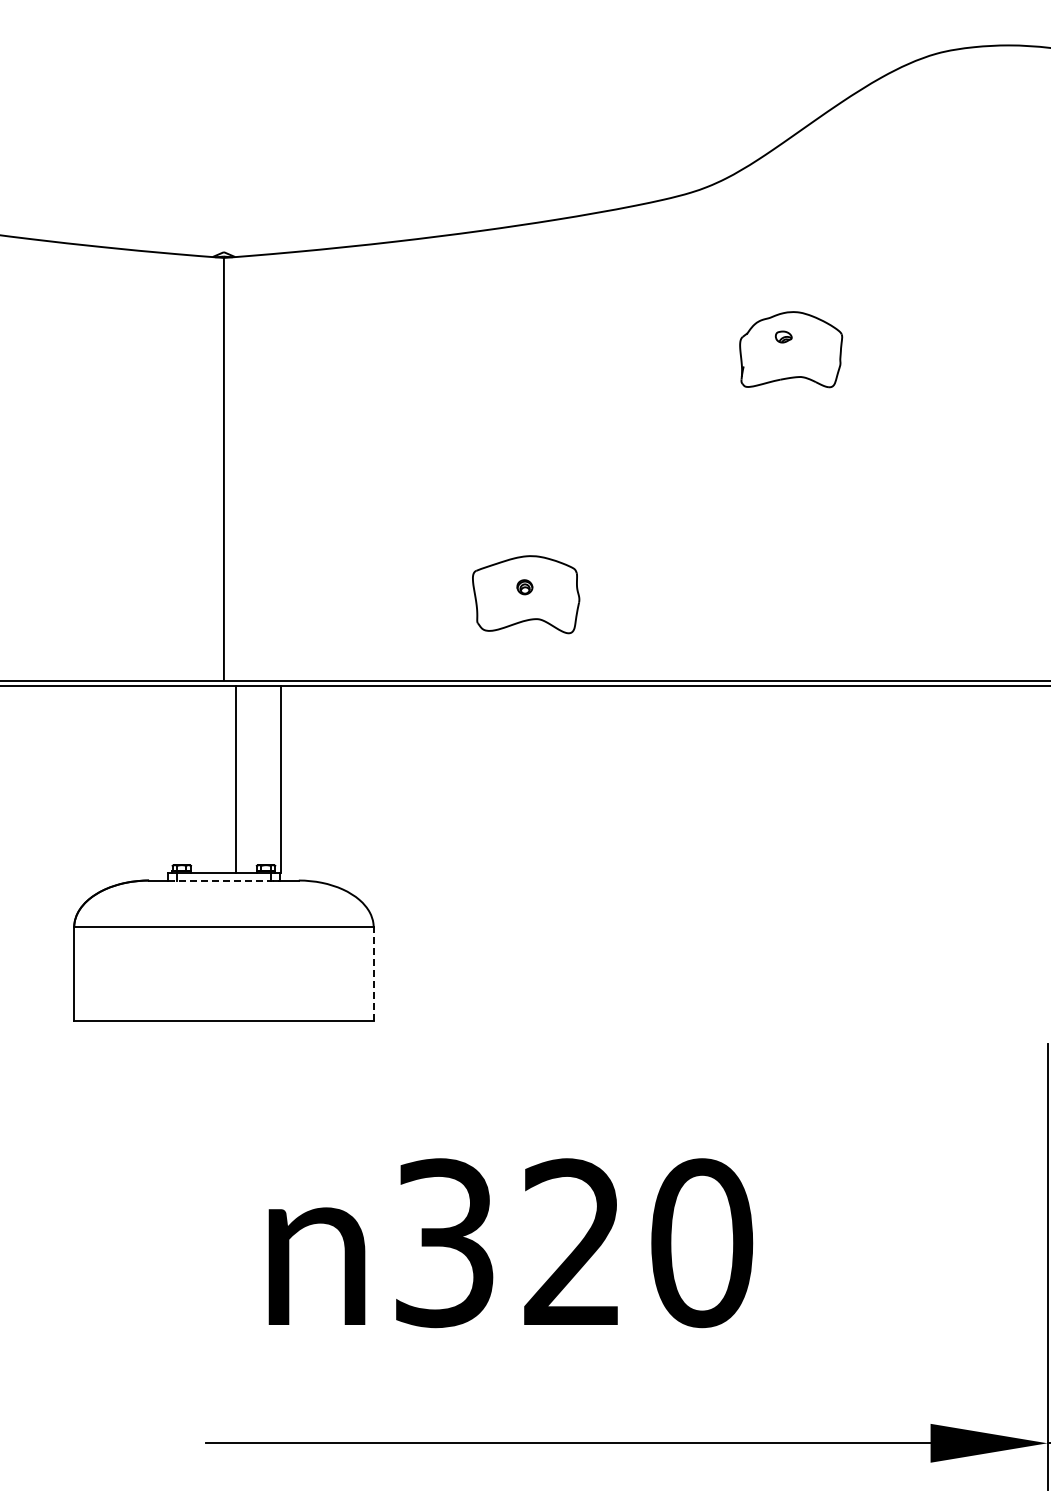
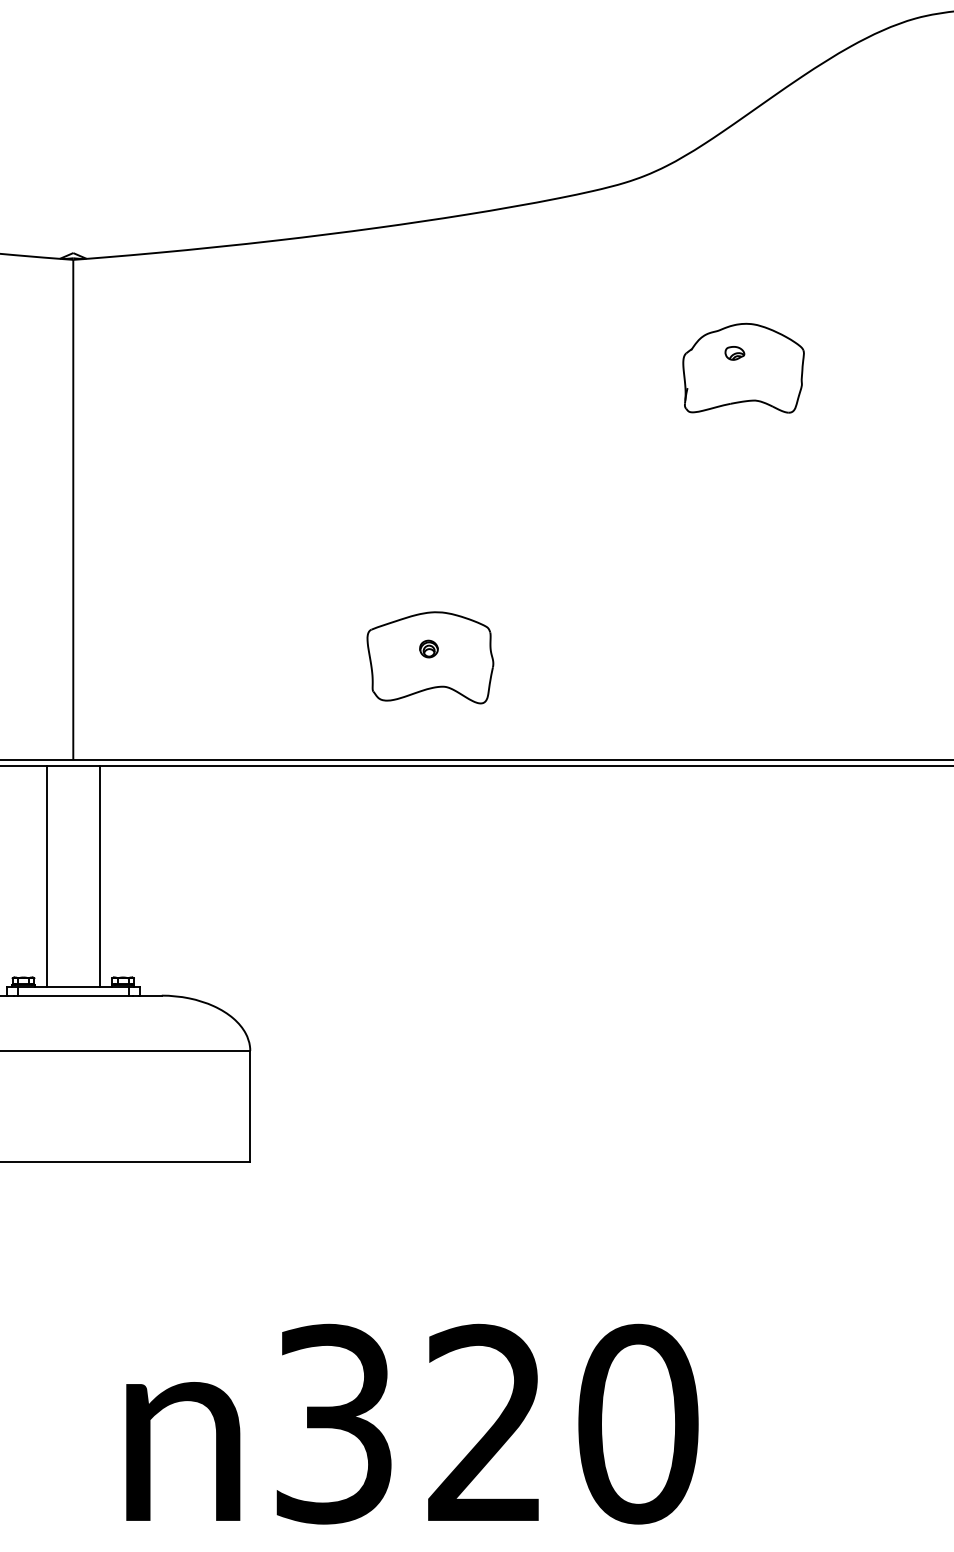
line: (236, 779) -> (46, 876), moved
line: (280, 779) -> (99, 876), moved
line: (223, 880) -> (72, 995), dashed -> solid
line: (373, 974) -> (250, 1106), dashed -> solid

